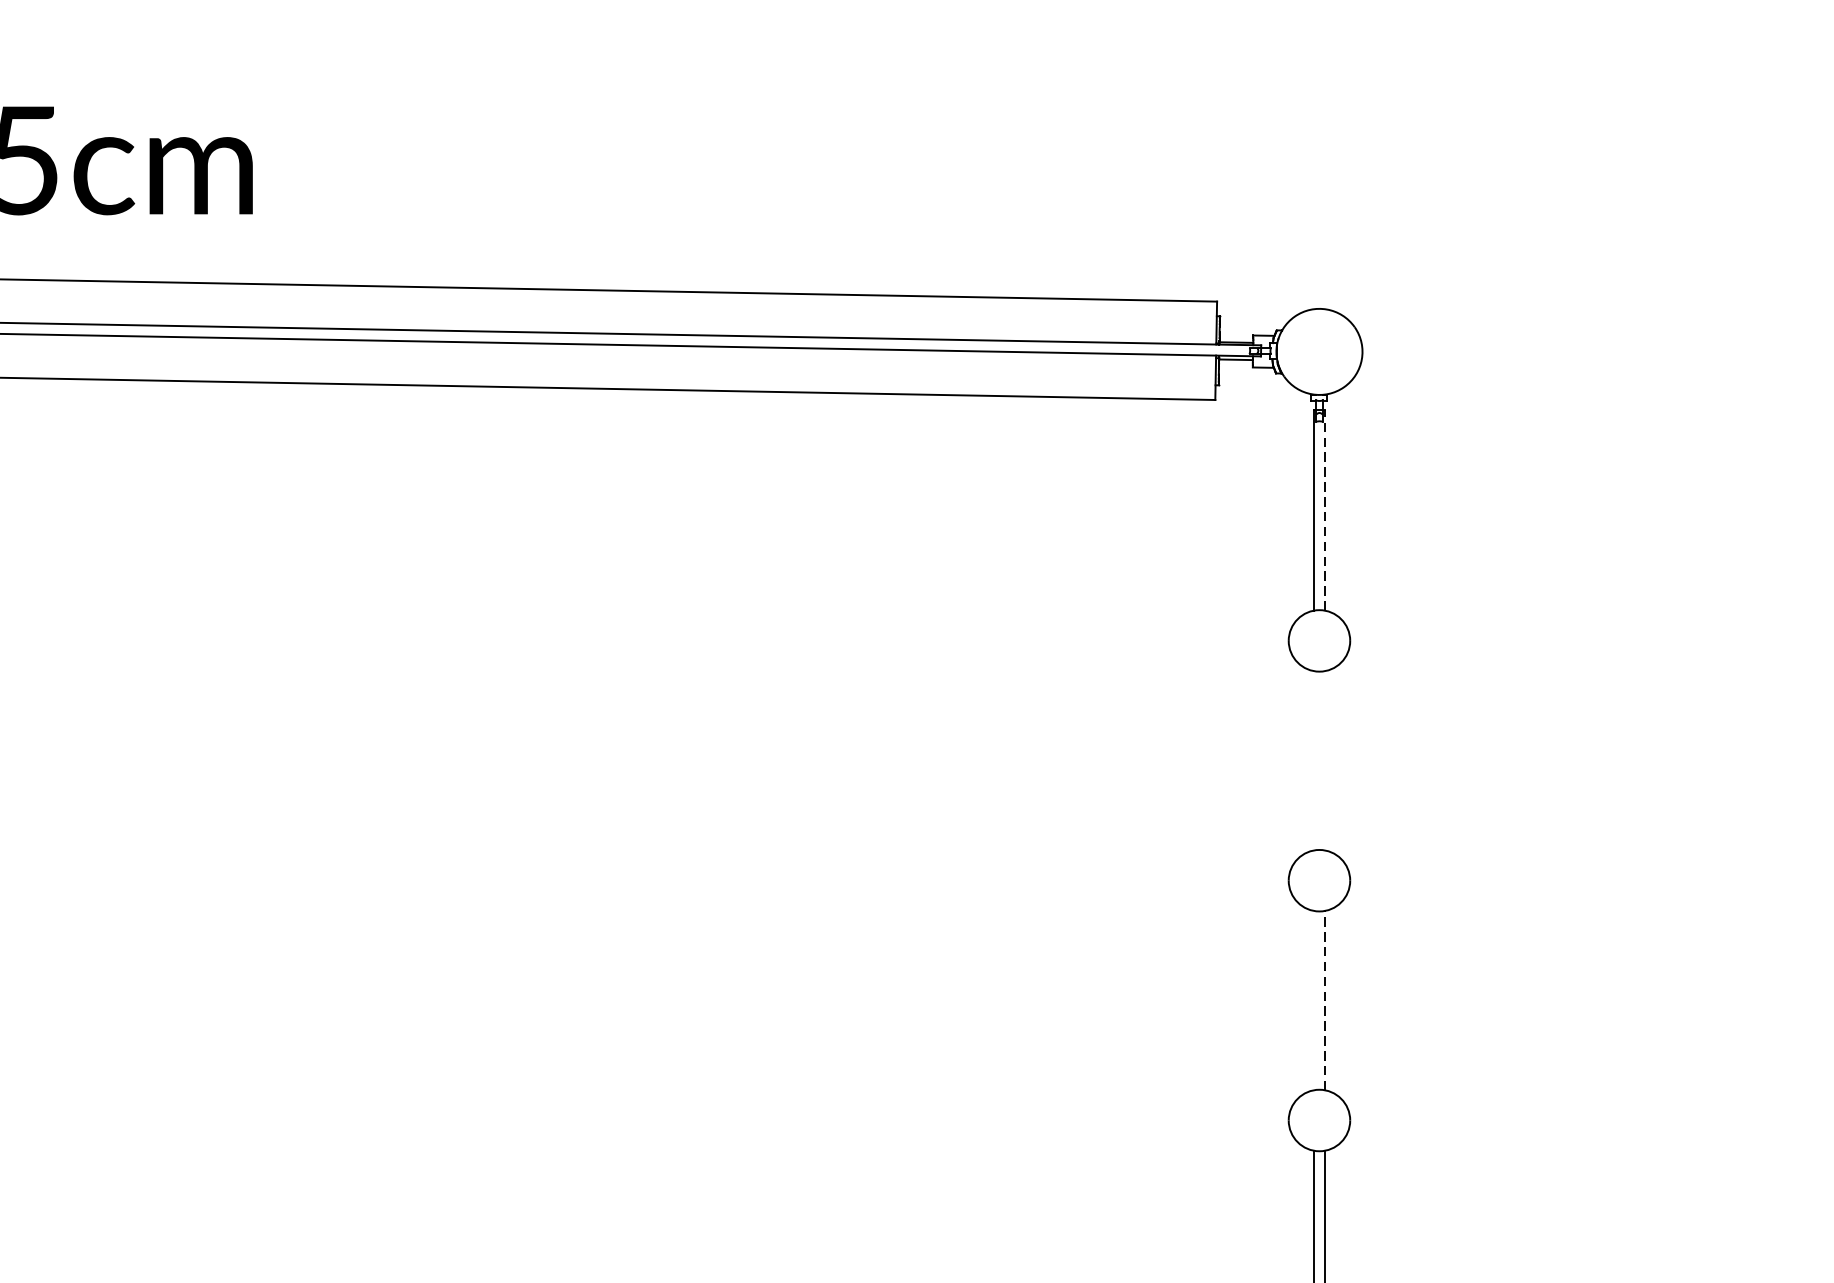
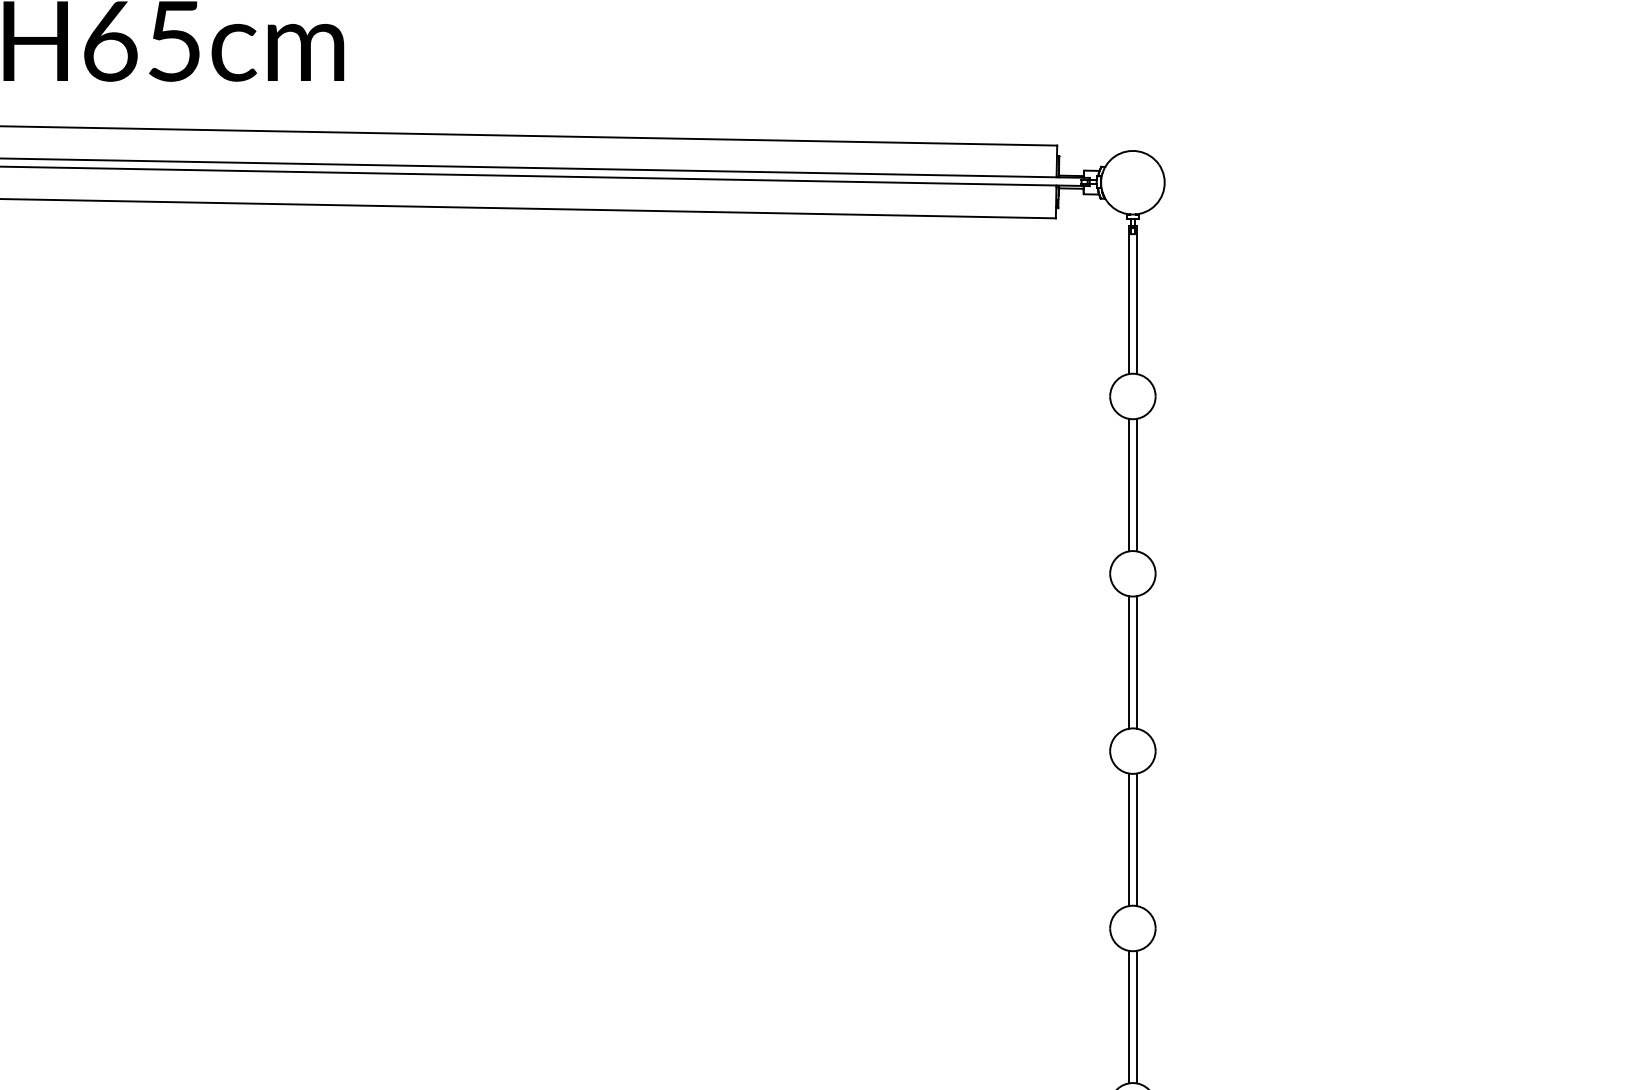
line: (1324, 509) -> (1136, 299), dashed -> solid
line: (1313, 759) -> (1128, 484), added
line: (1324, 759) -> (1136, 484), added
line: (1324, 999) -> (1136, 661), dashed -> solid
line: (1313, 1000) -> (1128, 662), added

